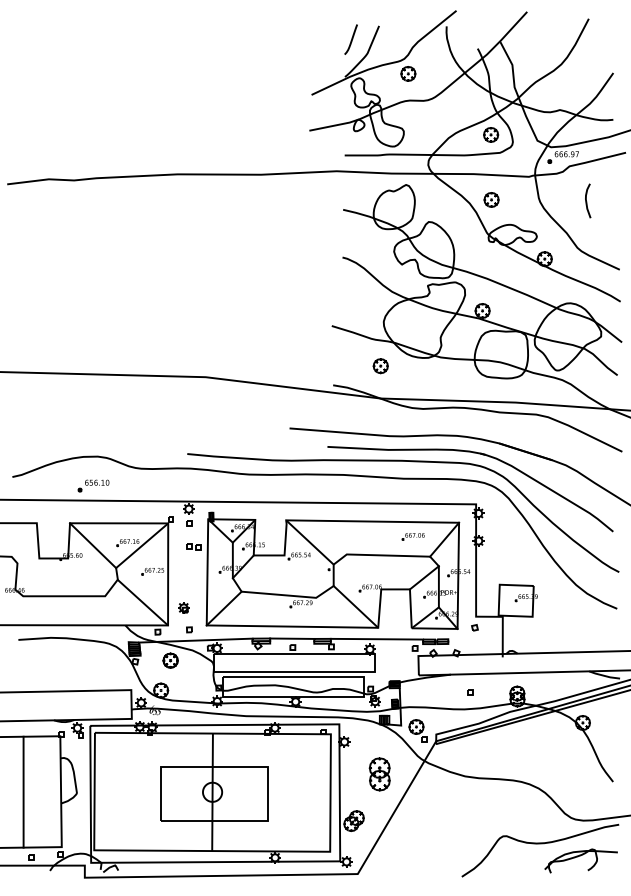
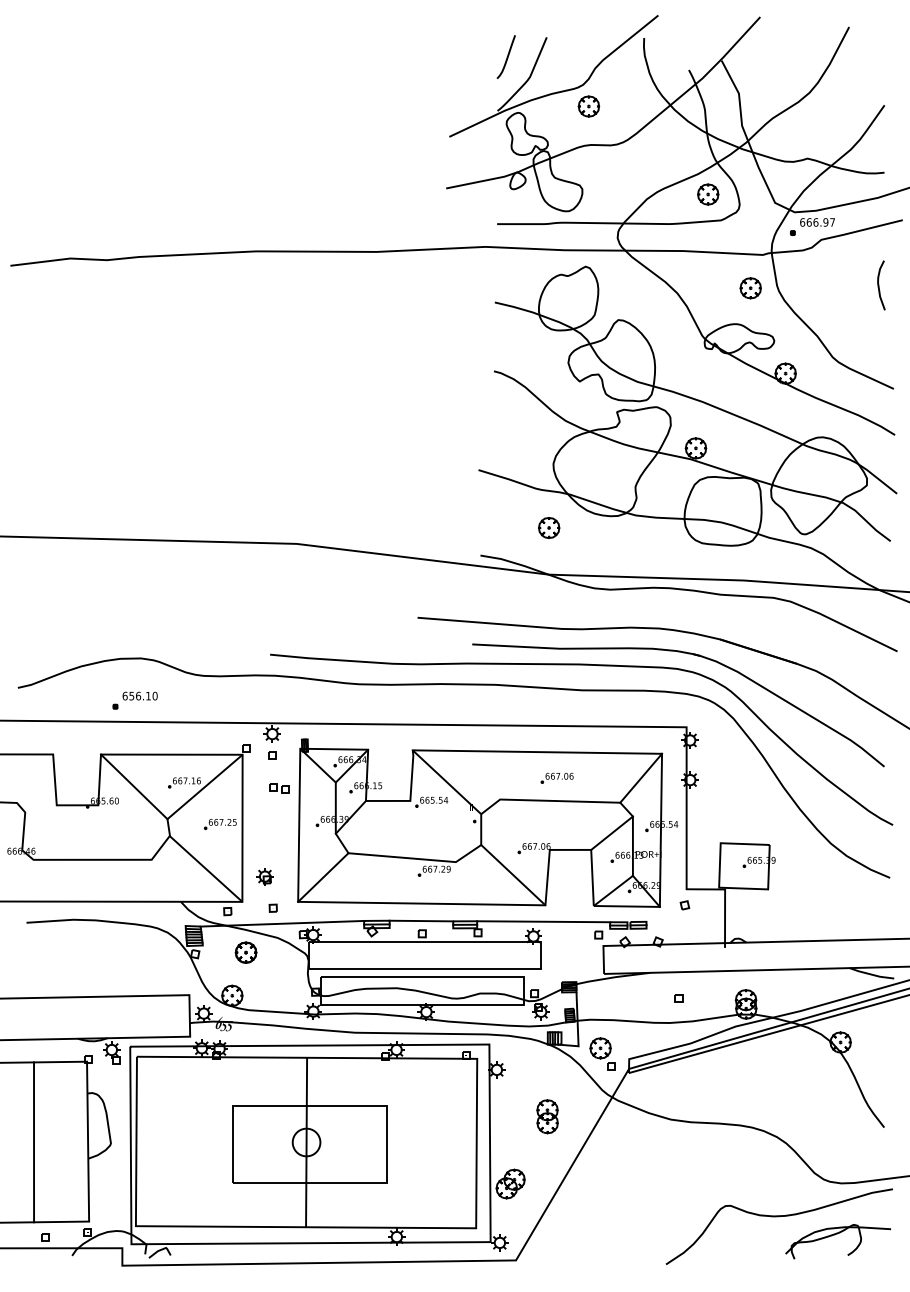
part: (491, 199) -> (750, 287), moved
curve: (587, 201) -> (880, 286), moved
part: (412, 536) -> (555, 777), moved
part: (379, 774) -> (547, 1116), size x0.71

